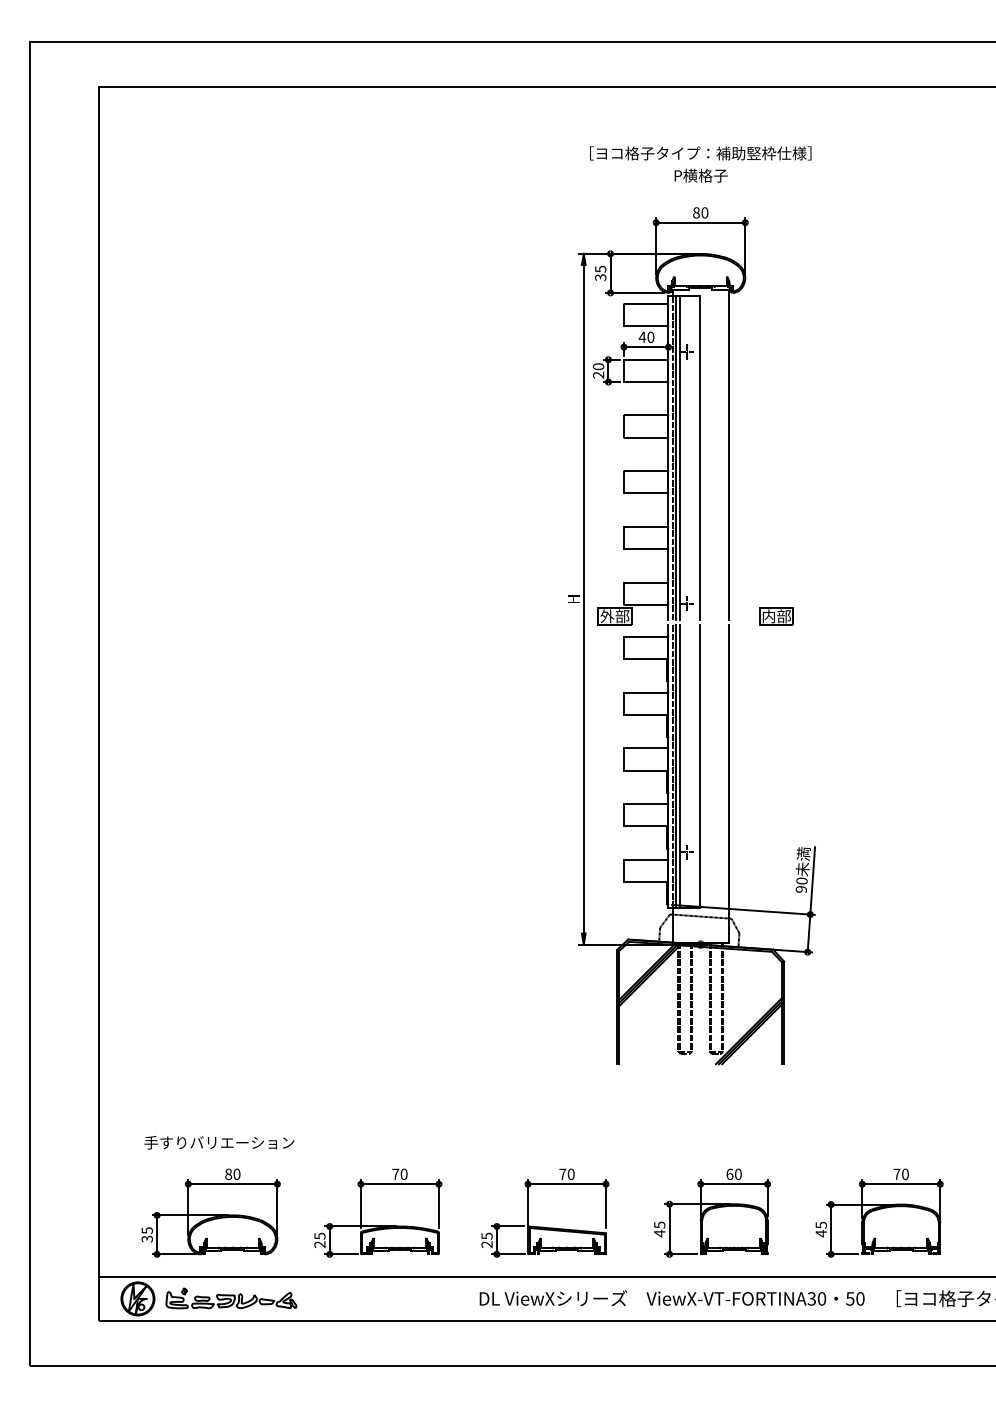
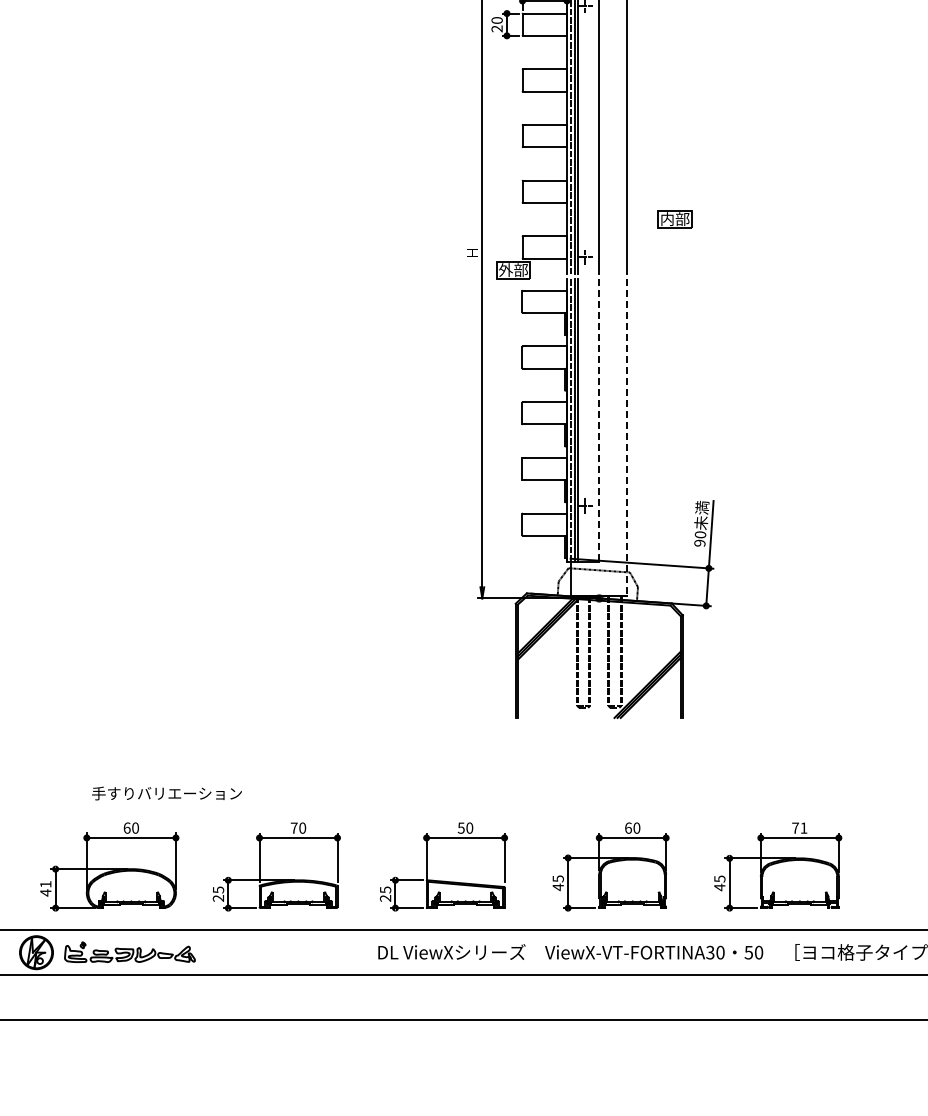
part: (776, 616) -> (675, 219), moved
line: (700, 767) -> (599, 421), solid -> dashed
line: (728, 784) -> (627, 438), solid -> dashed
text: (219, 1142) -> (167, 793), moved
text: (228, 1173) -> (127, 827), 80 -> 60
text: (562, 1174) -> (461, 828), 70 -> 50
text: (905, 1174) -> (804, 828), 70 -> 71
text: (146, 1234) -> (45, 888), 35 -> 41

